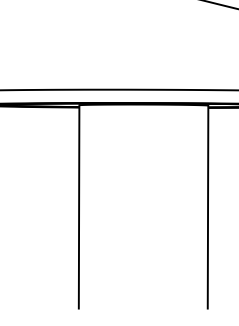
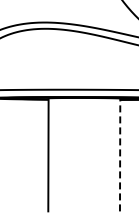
line: (208, 206) -> (120, 154), solid -> dashed

